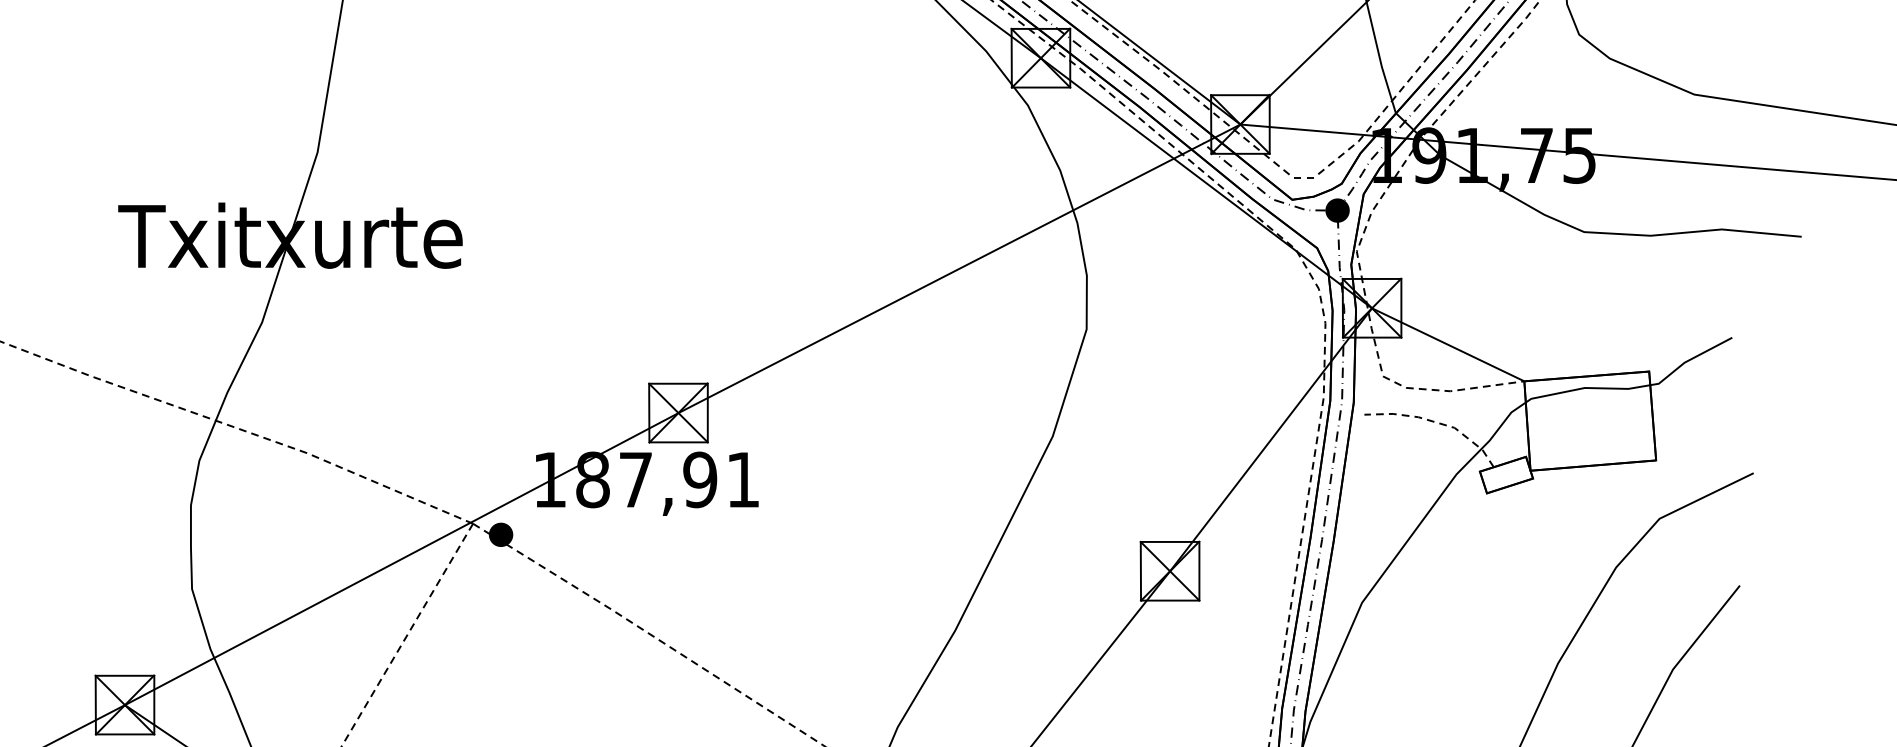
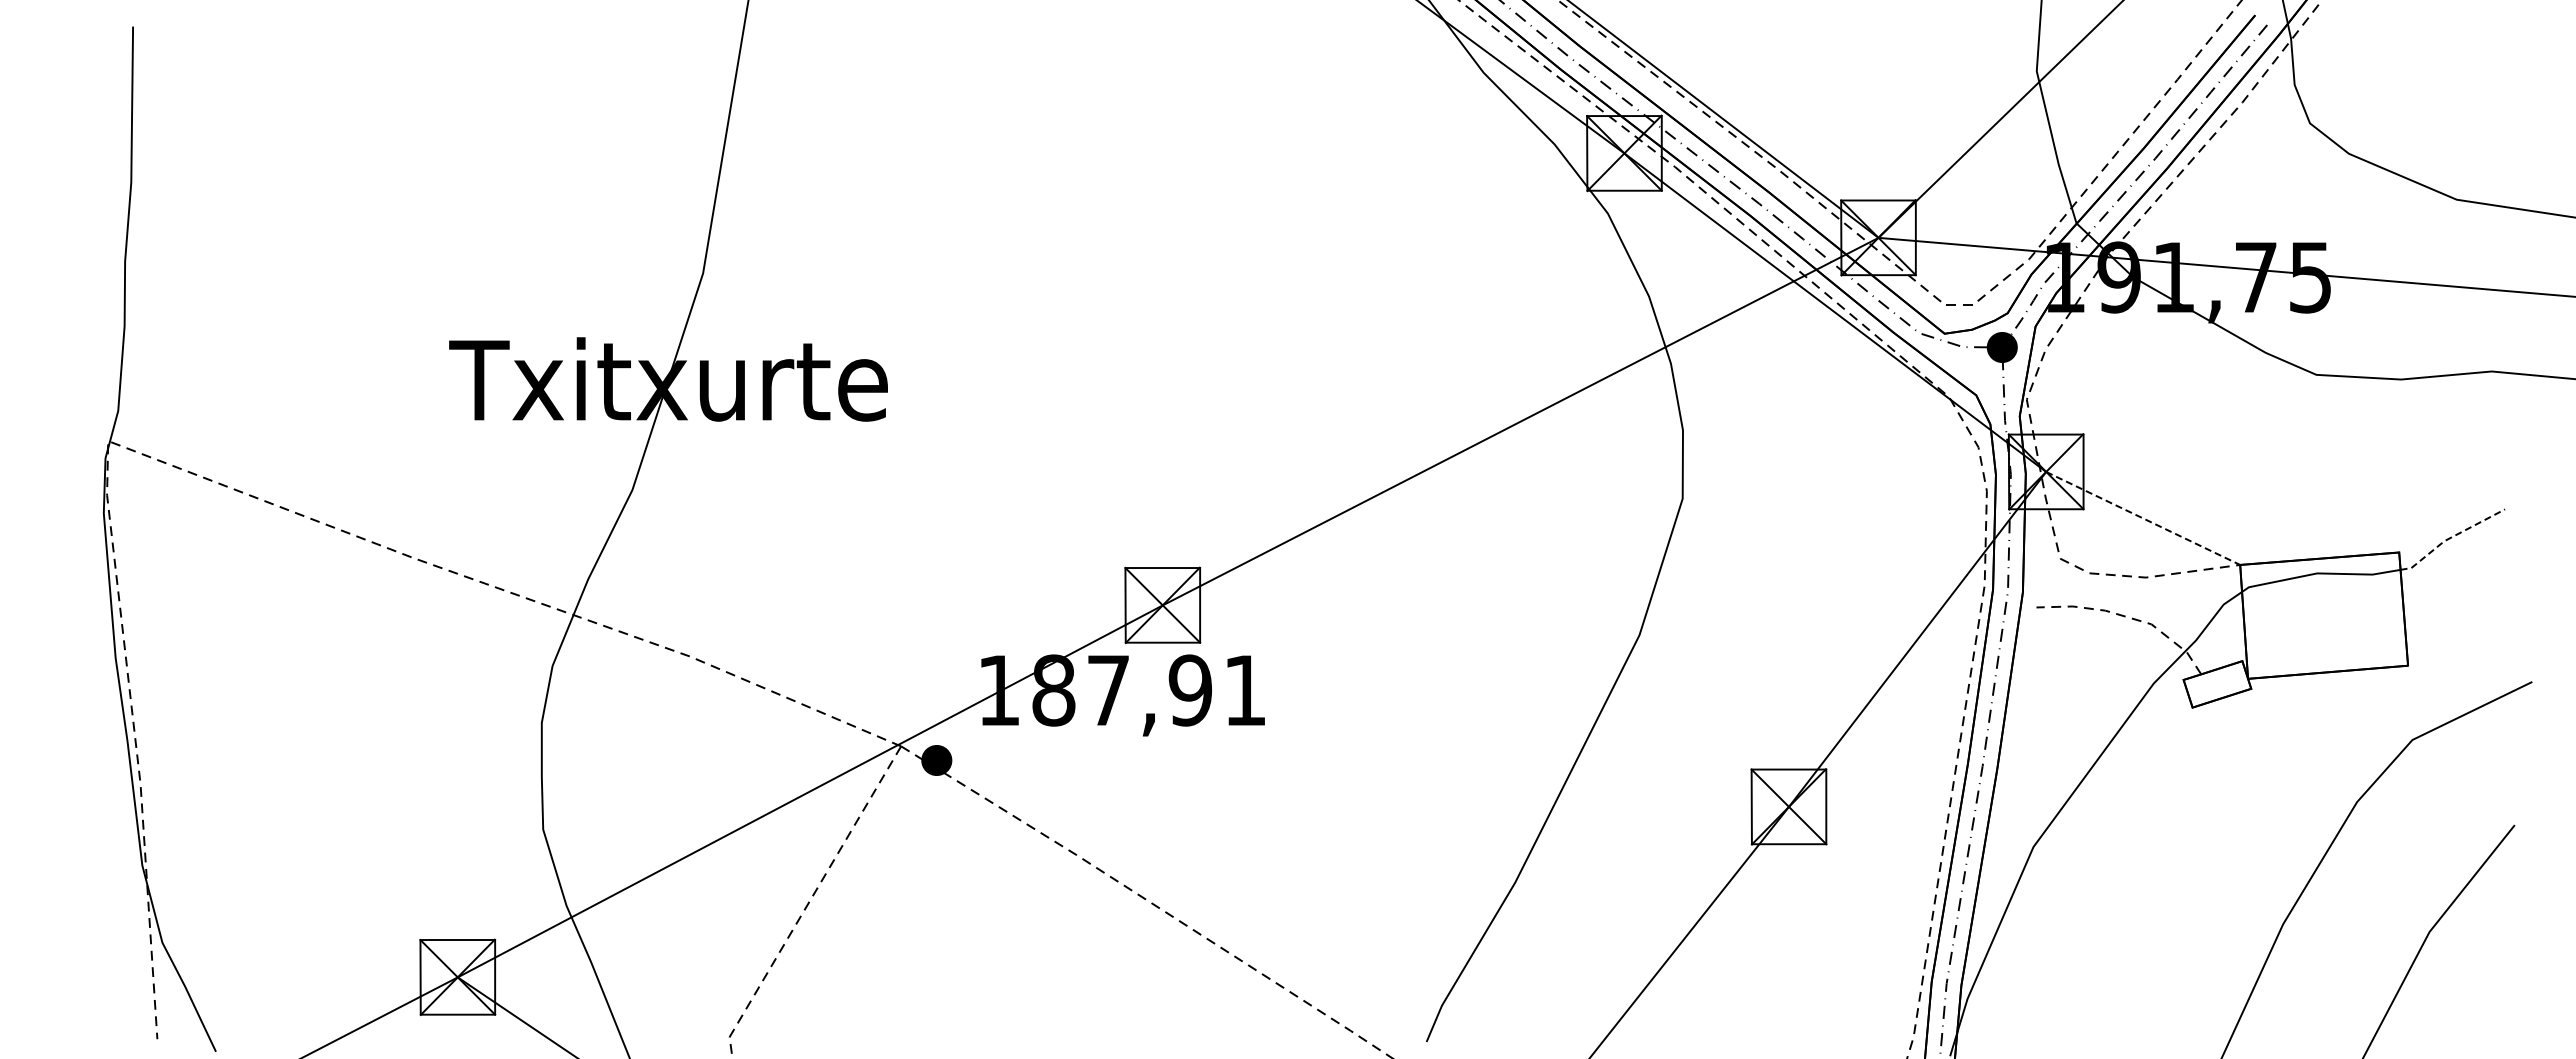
line: (1448, 344) -> (2143, 518), solid -> dashed
line: (1688, 360) -> (2449, 538), solid -> dashed

